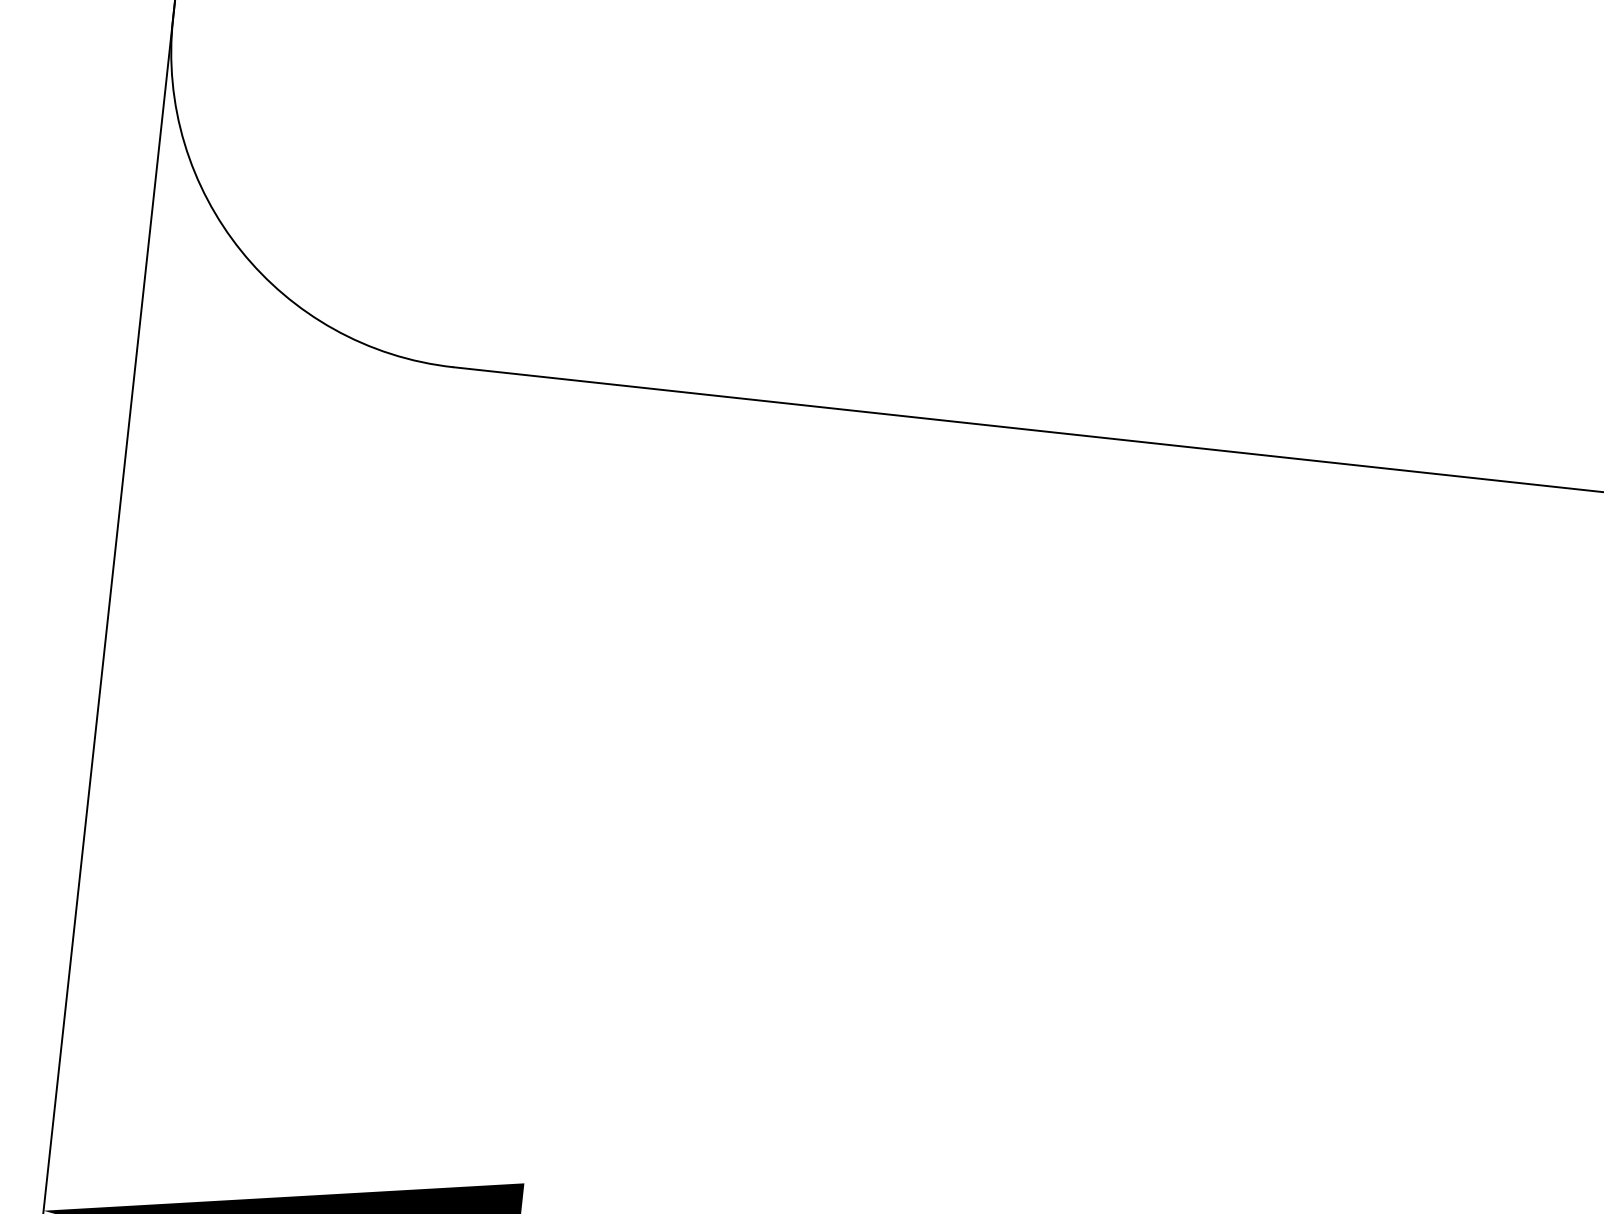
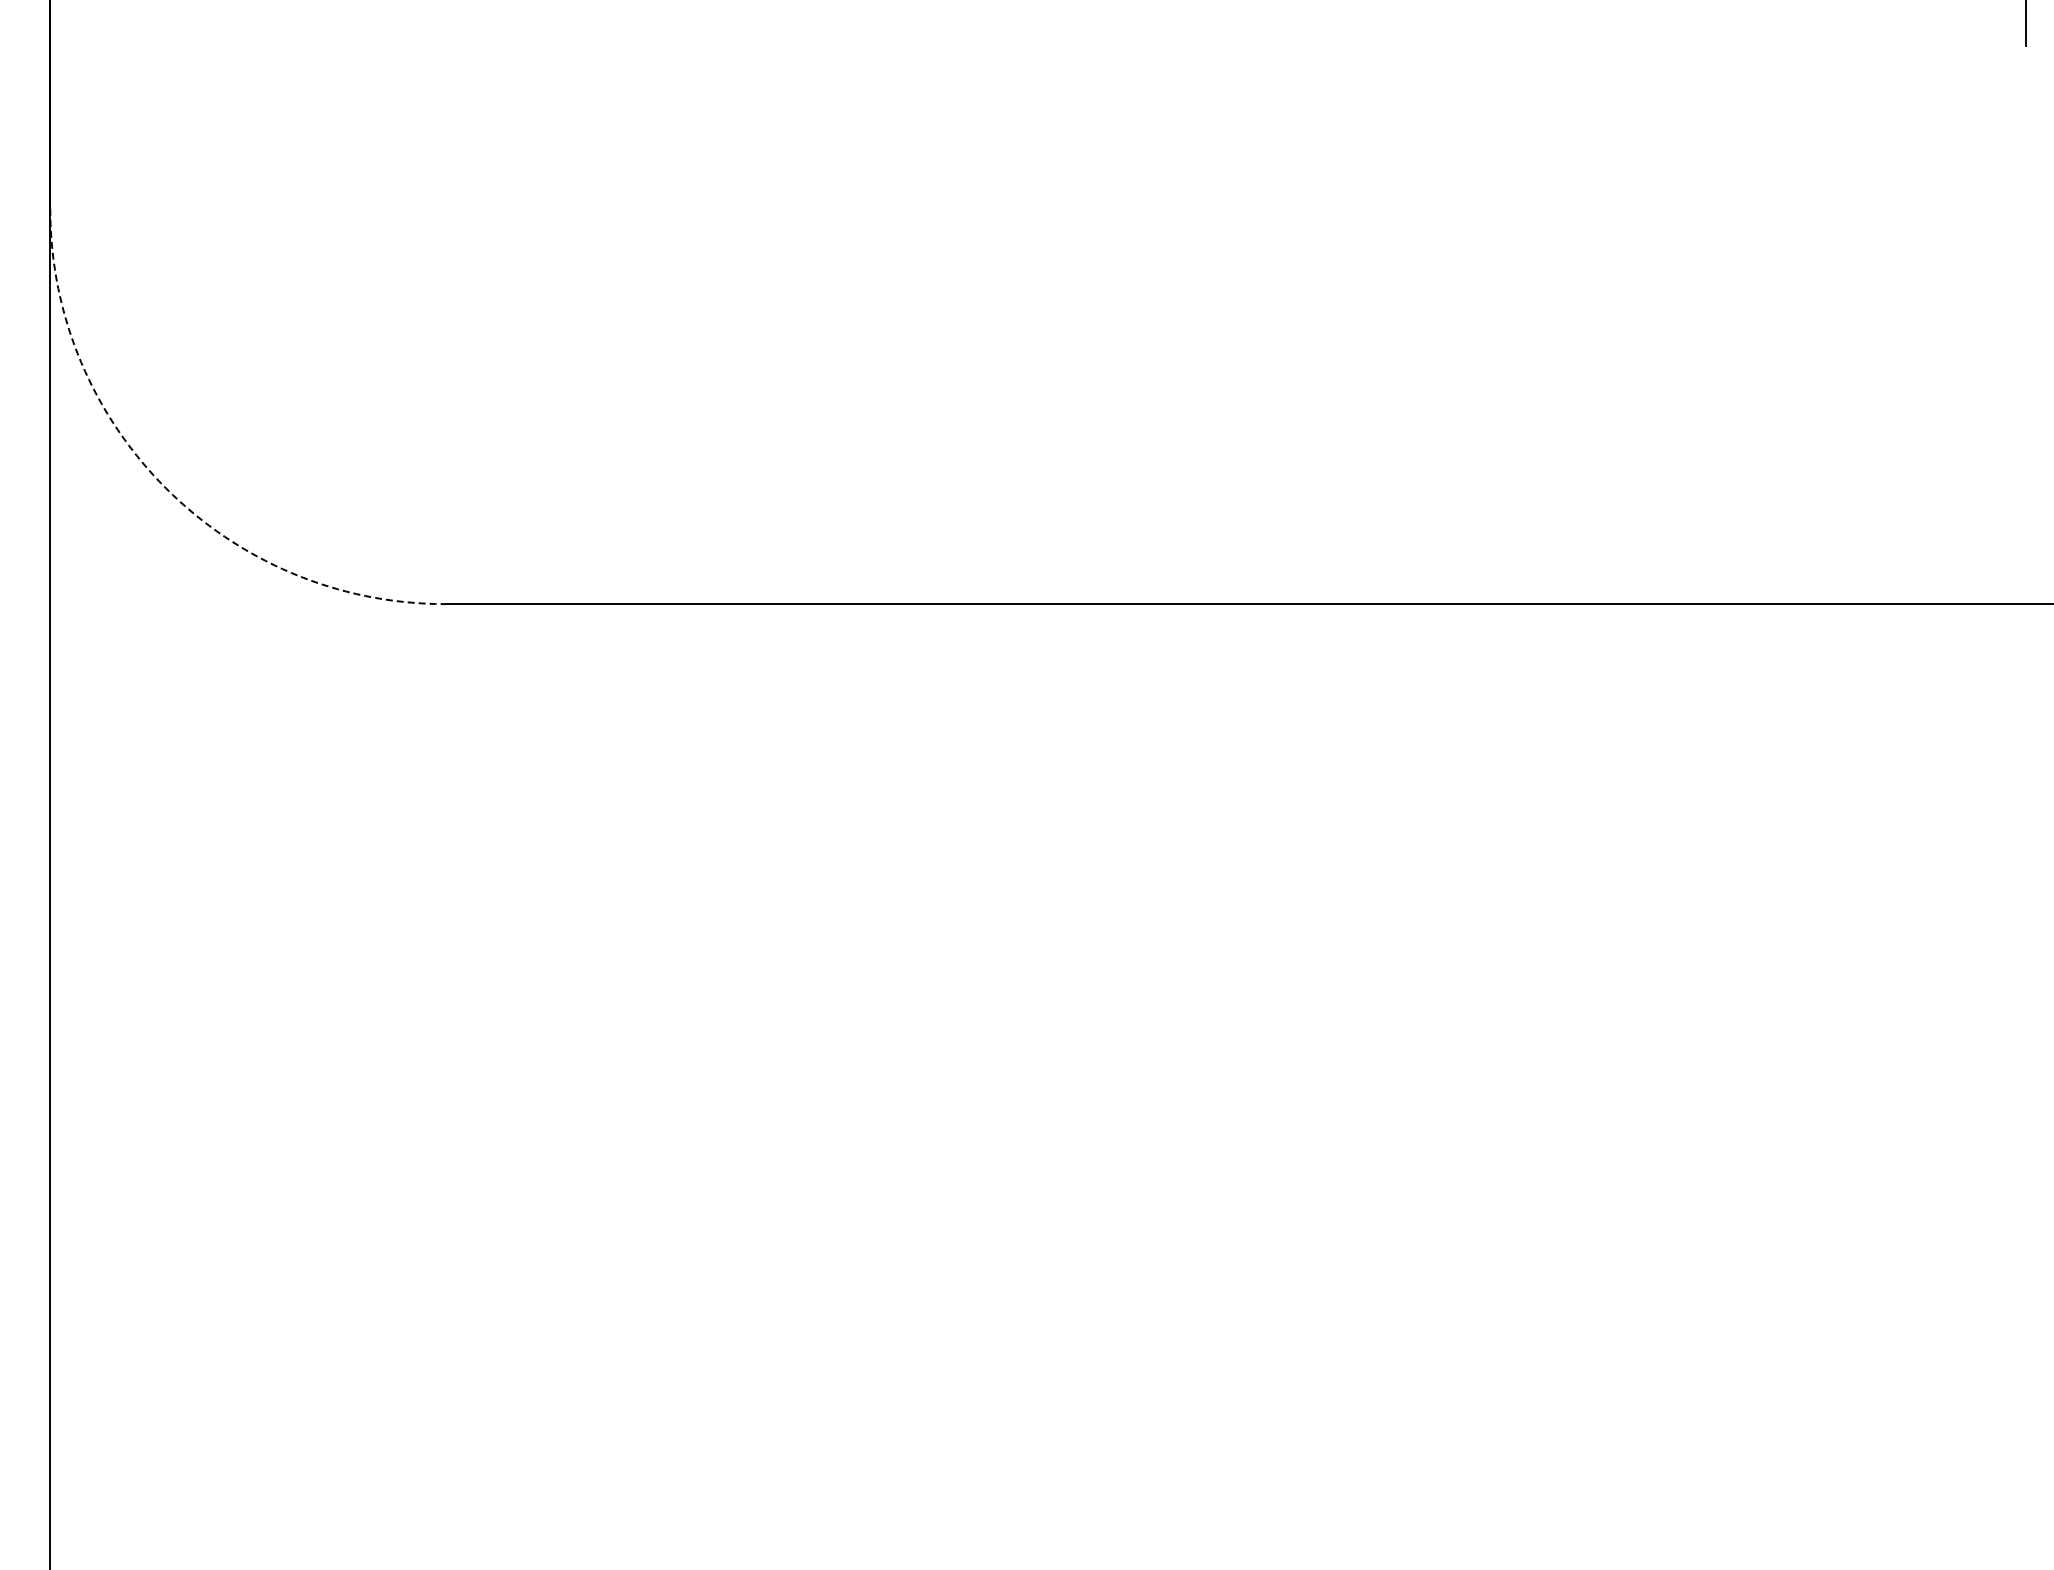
arc: (241, 251) -> (166, 488), solid -> dashed

